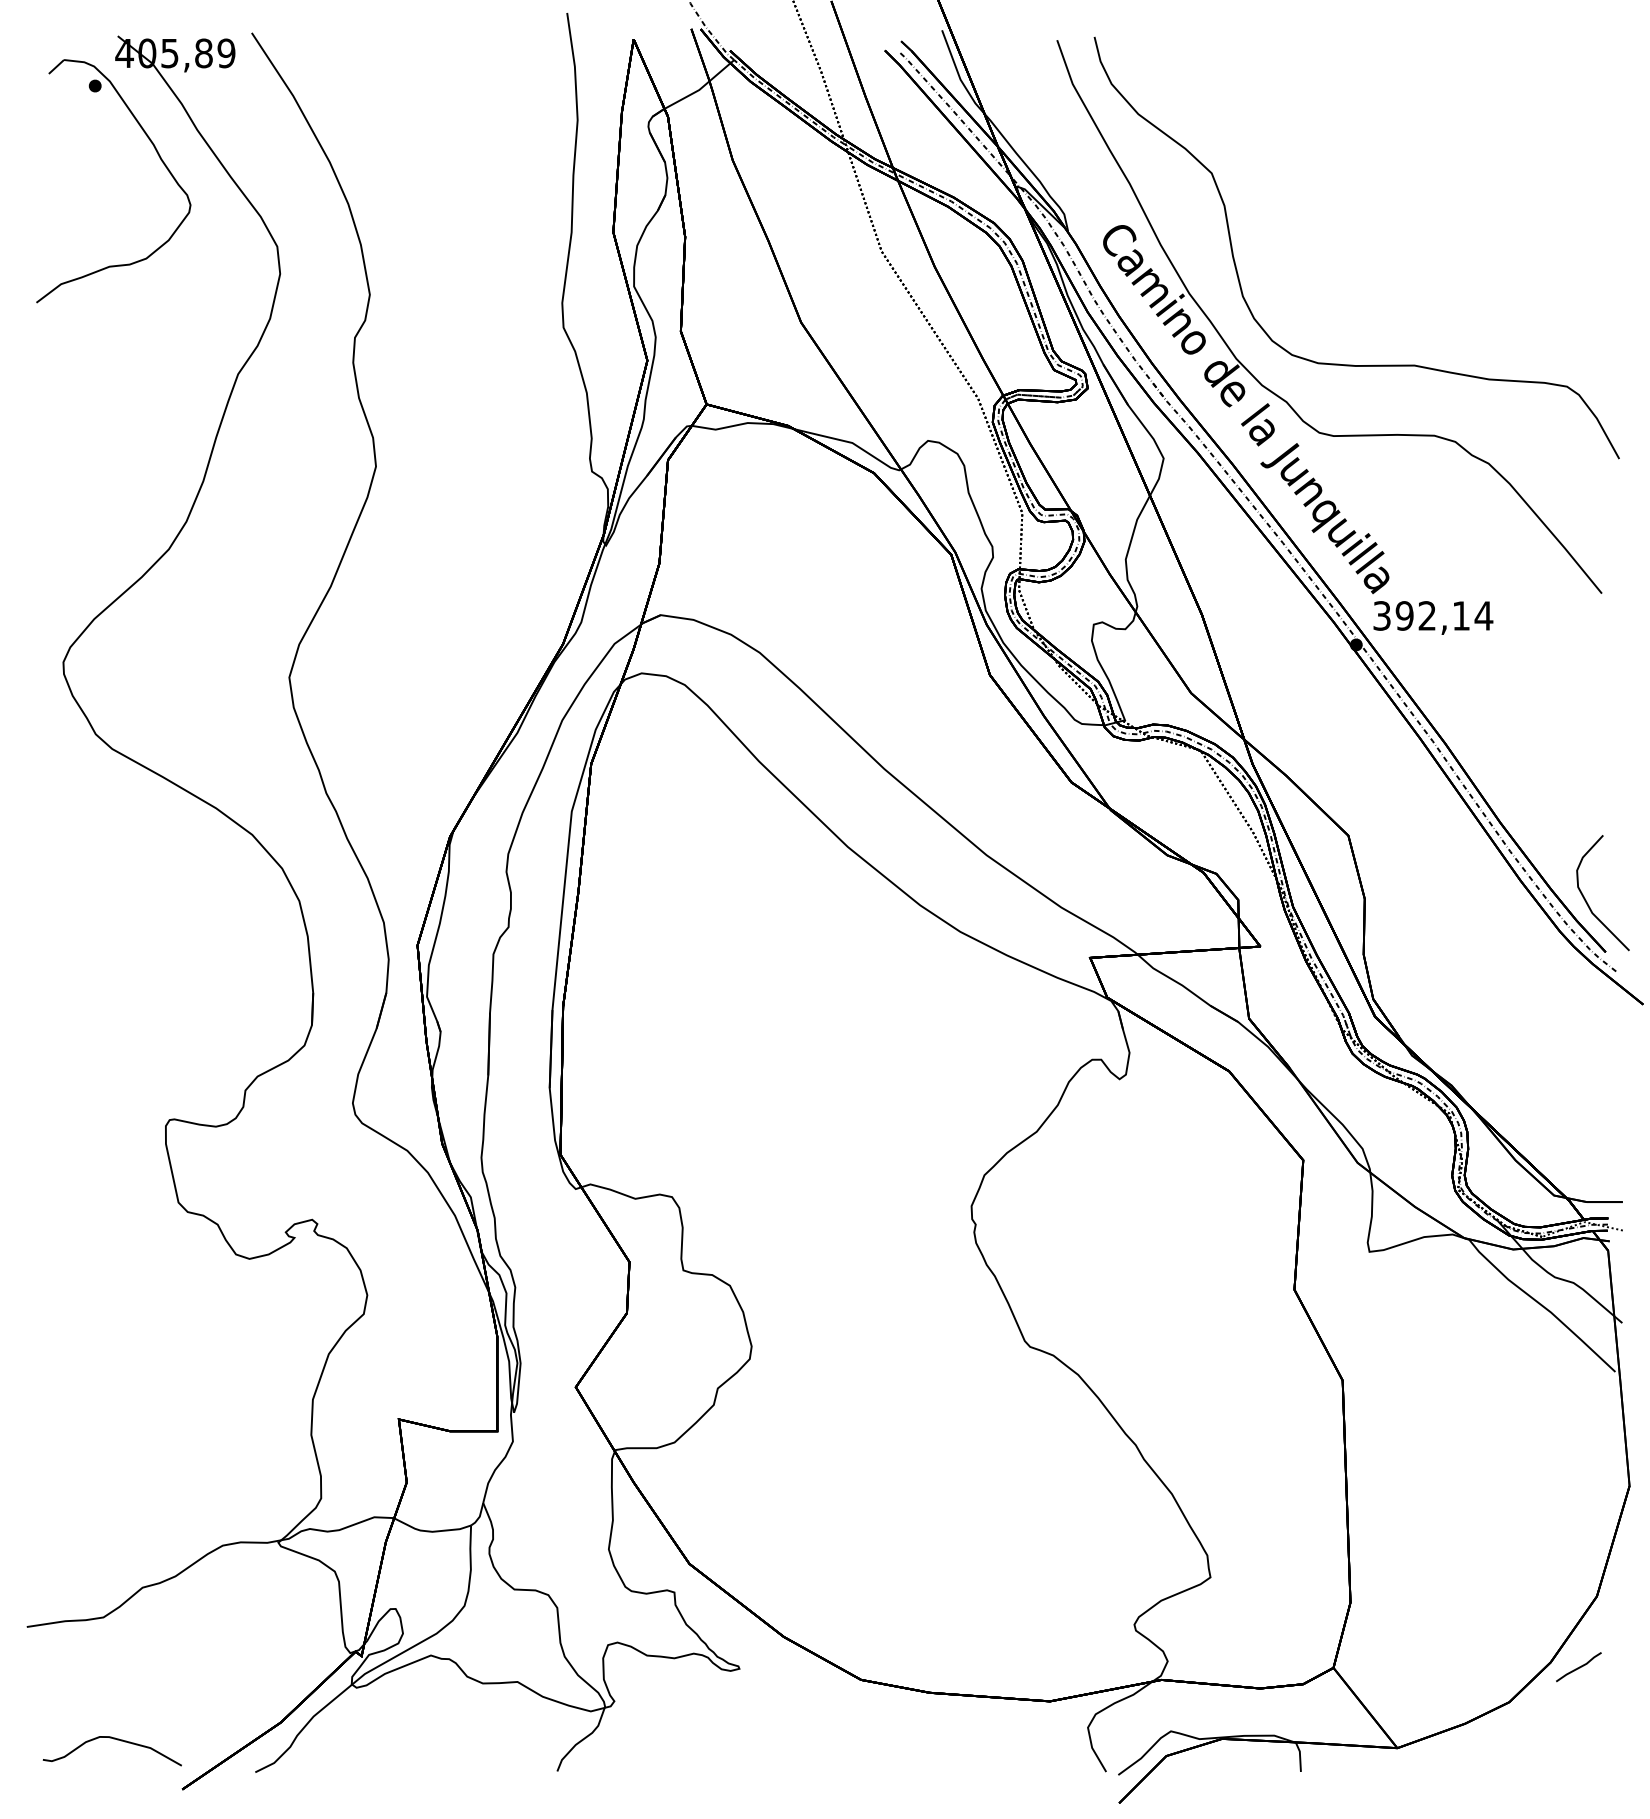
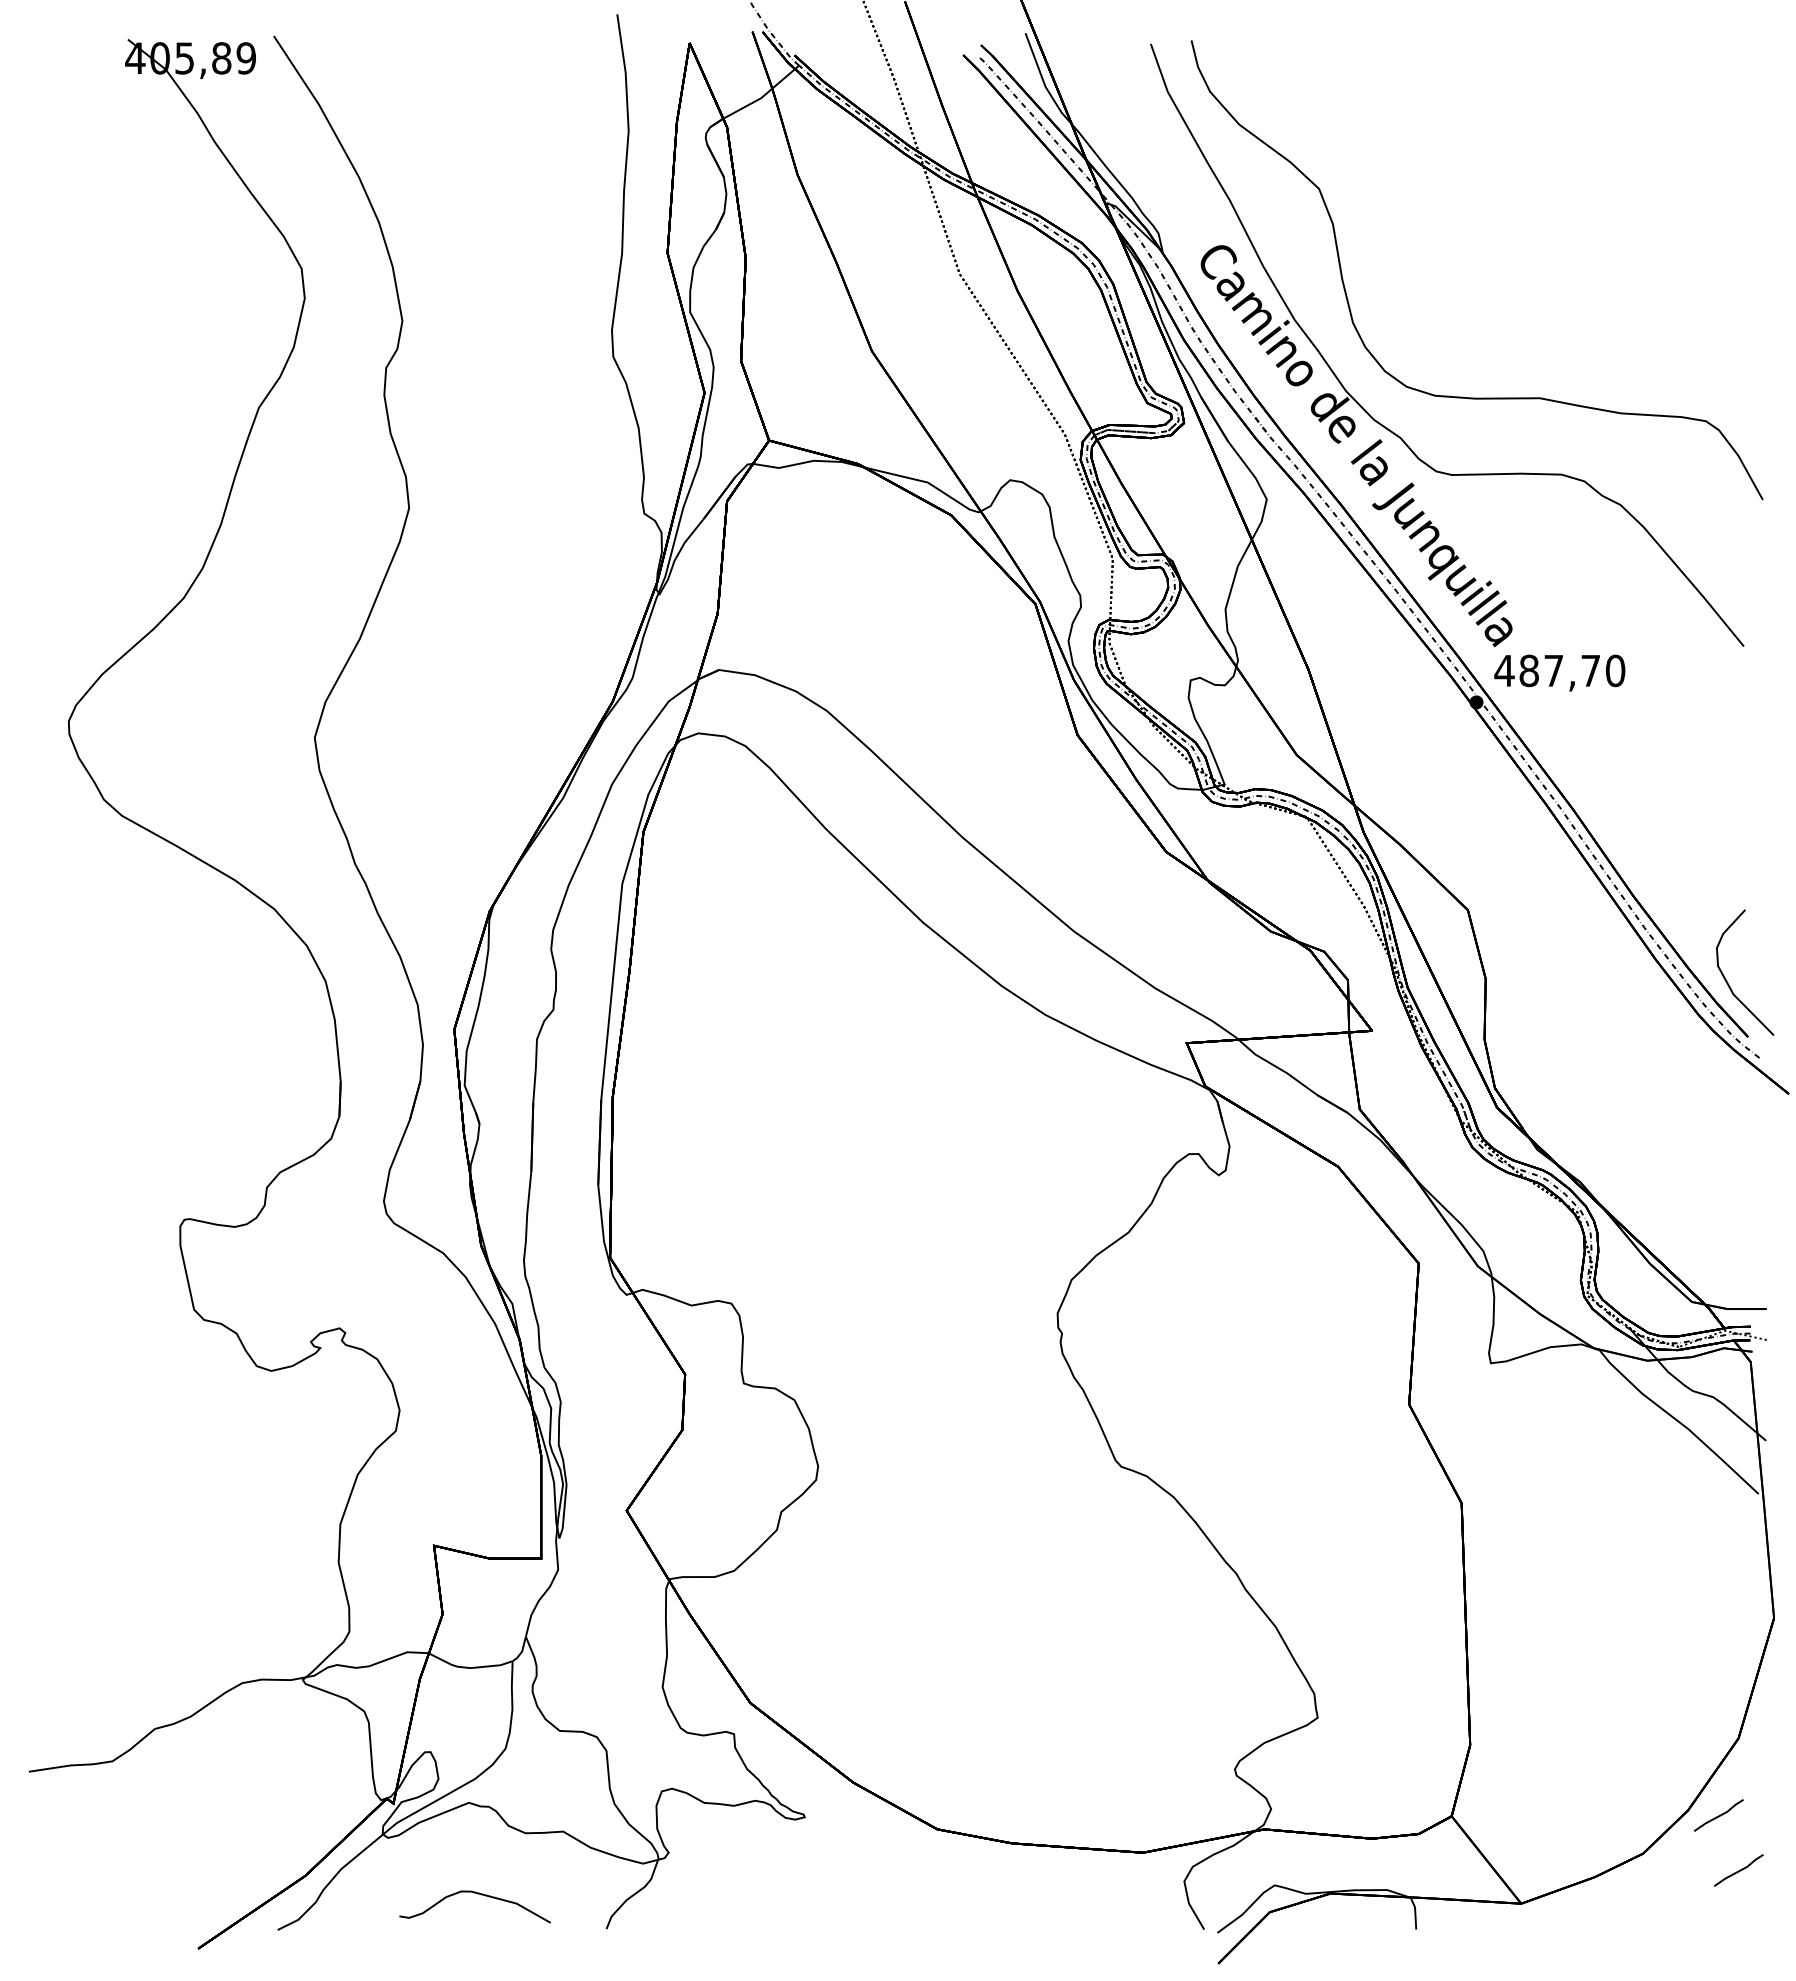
part: (159, 158) -> (173, 172), removed
text: (1432, 615) -> (1559, 670), 392,14 -> 487,70
line: (1596, 1717) -> (1738, 1870), added
curve: (114, 1739) -> (477, 1894), moved

